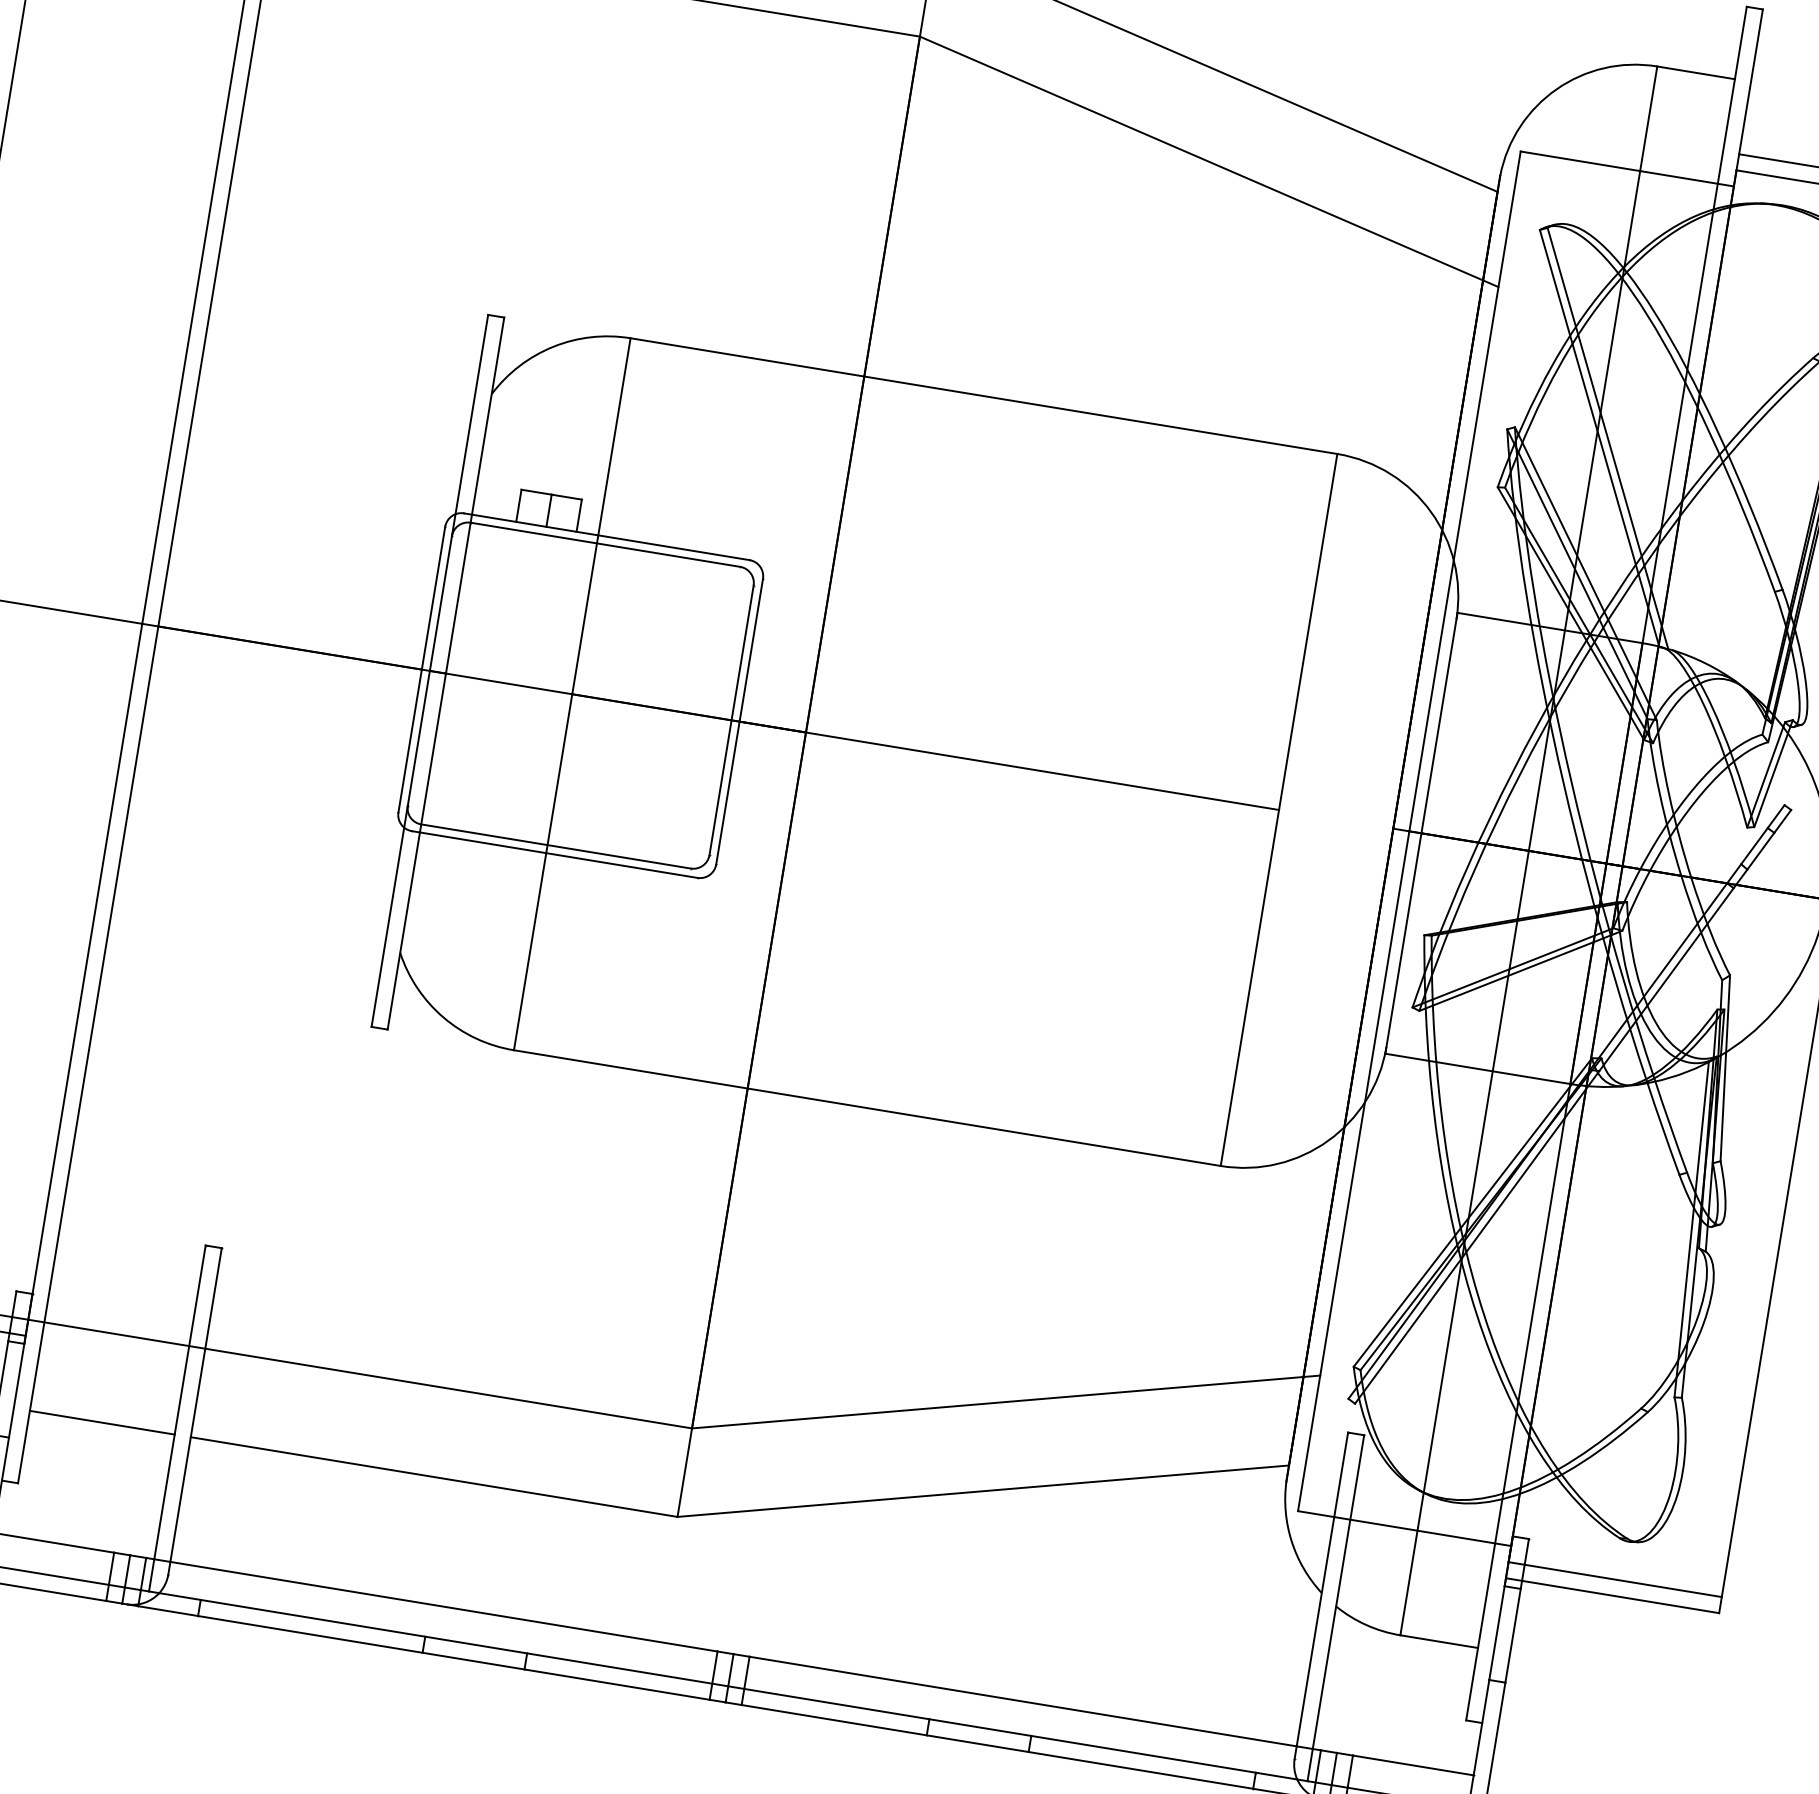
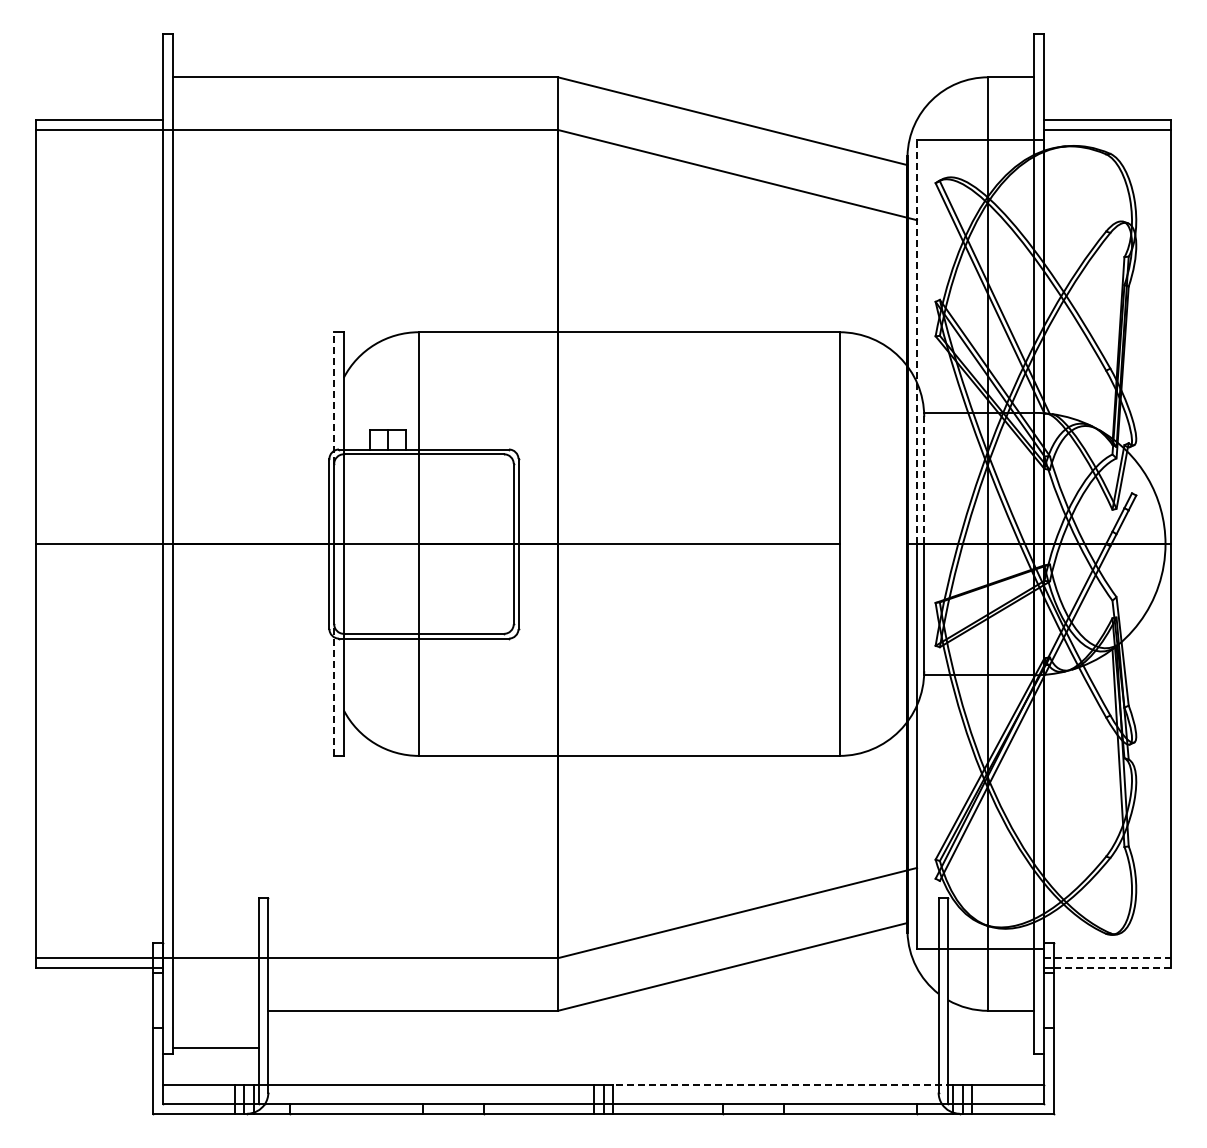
line: (470, 426) -> (334, 398), solid -> dashed
line: (1465, 491) -> (917, 341), solid -> dashed
line: (1439, 723) -> (924, 478), solid -> dashed
line: (390, 917) -> (334, 690), solid -> dashed
line: (102, 1422) -> (215, 1047), moved
line: (1615, 1580) -> (1107, 958), solid -> dashed
line: (1621, 1596) -> (1112, 967), solid -> dashed
line: (1035, 1704) -> (783, 1085), solid -> dashed

